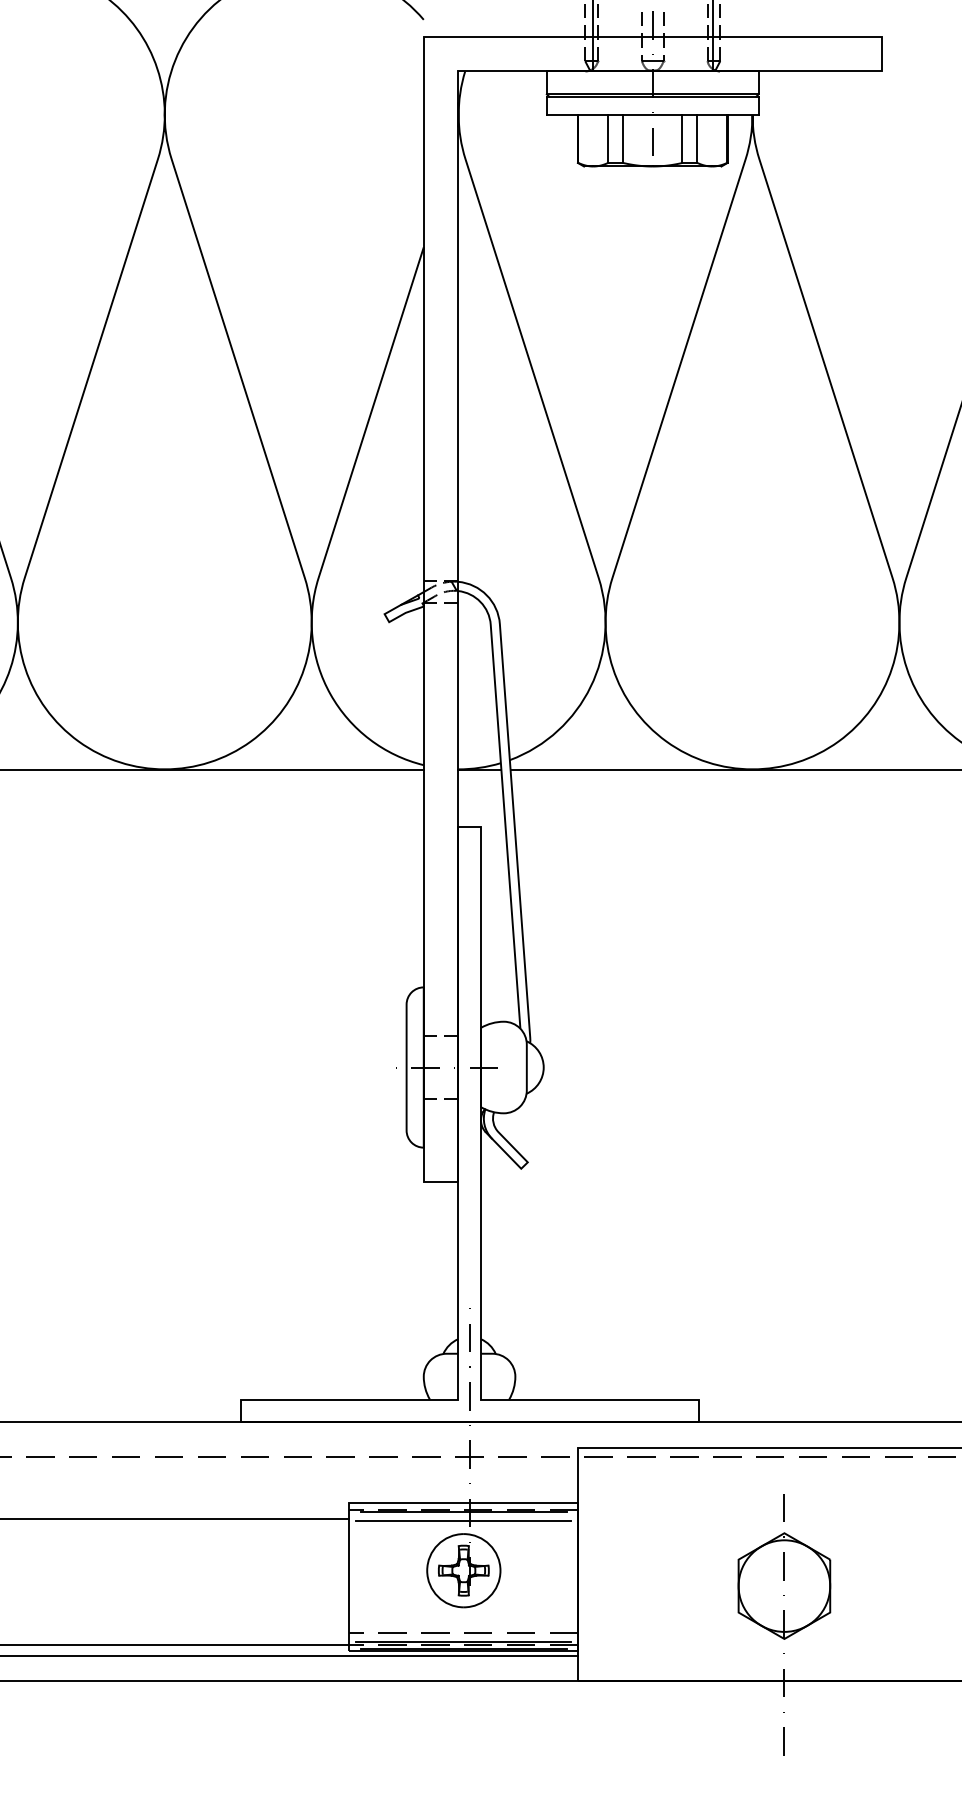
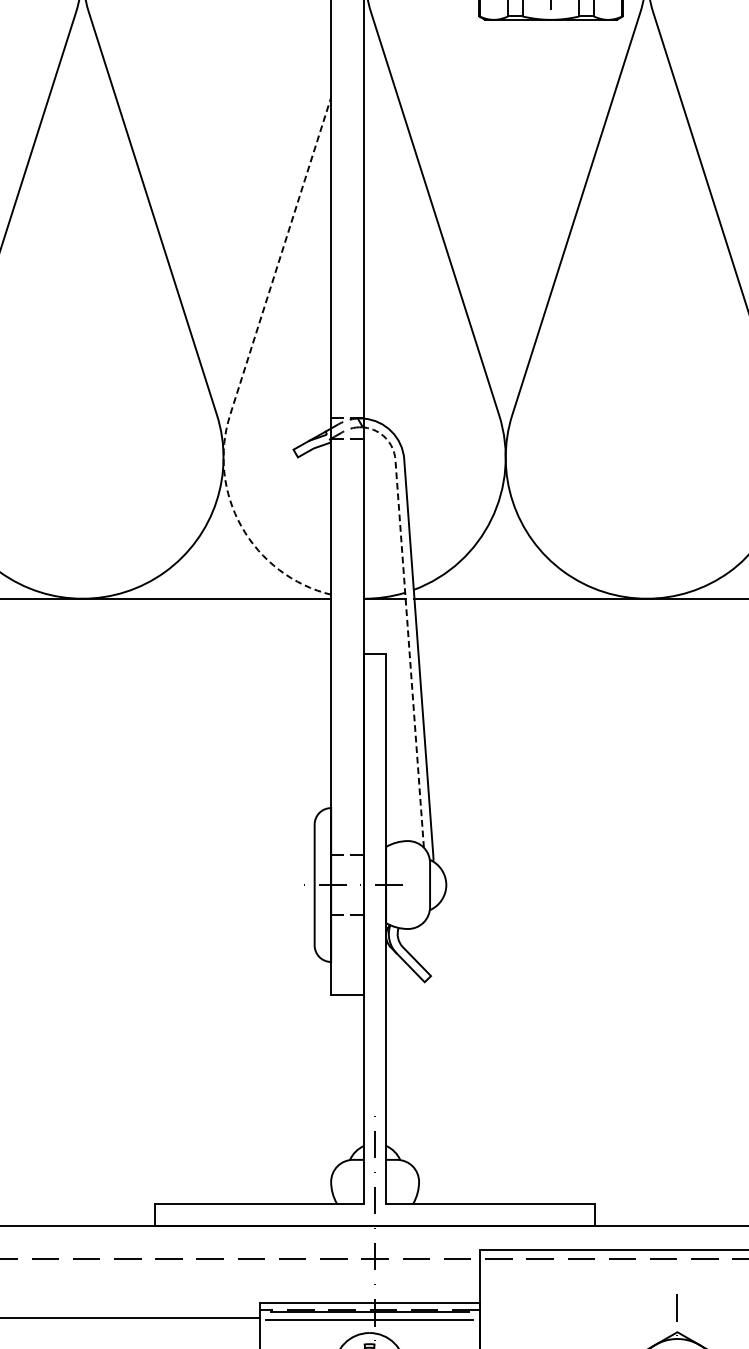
line: (327, 549) -> (238, 387), solid -> dashed
line: (502, 788) -> (406, 617), solid -> dashed

